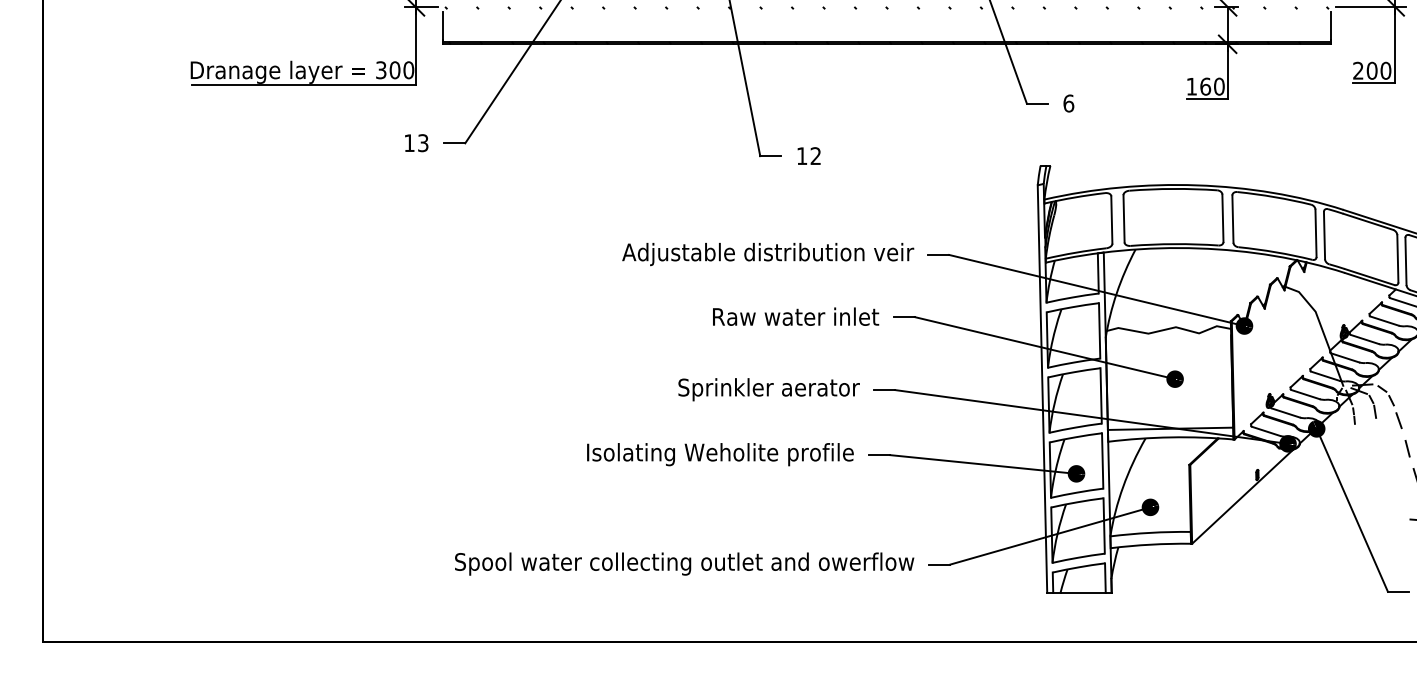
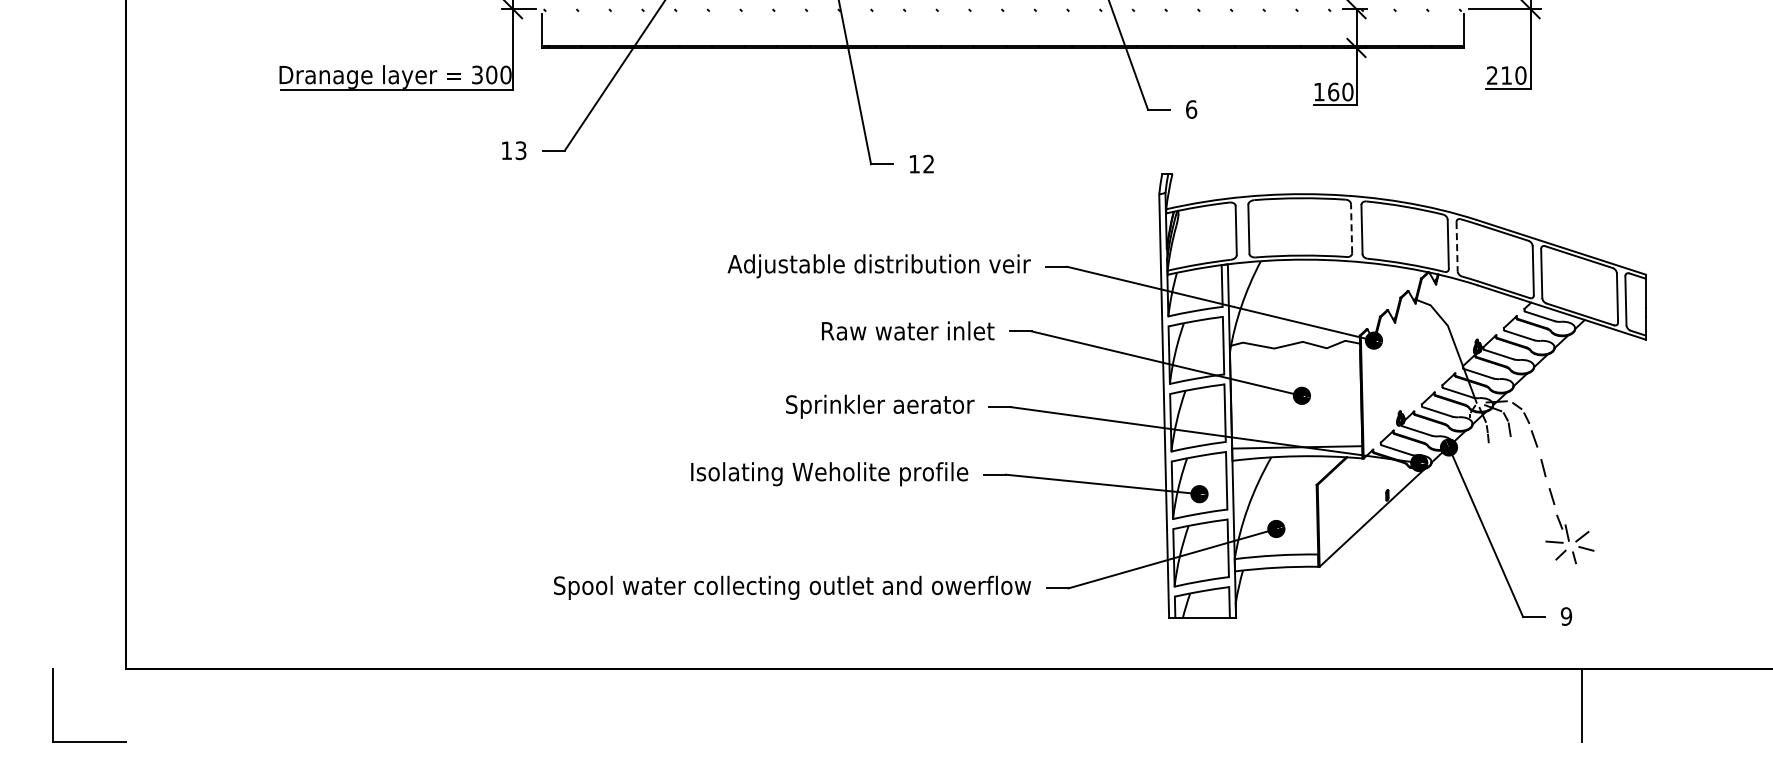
text: (1372, 70) -> (1506, 75), 200 -> 210
line: (1222, 218) -> (1351, 228), solid -> dashed
line: (1324, 235) -> (1457, 246), solid -> dashed

